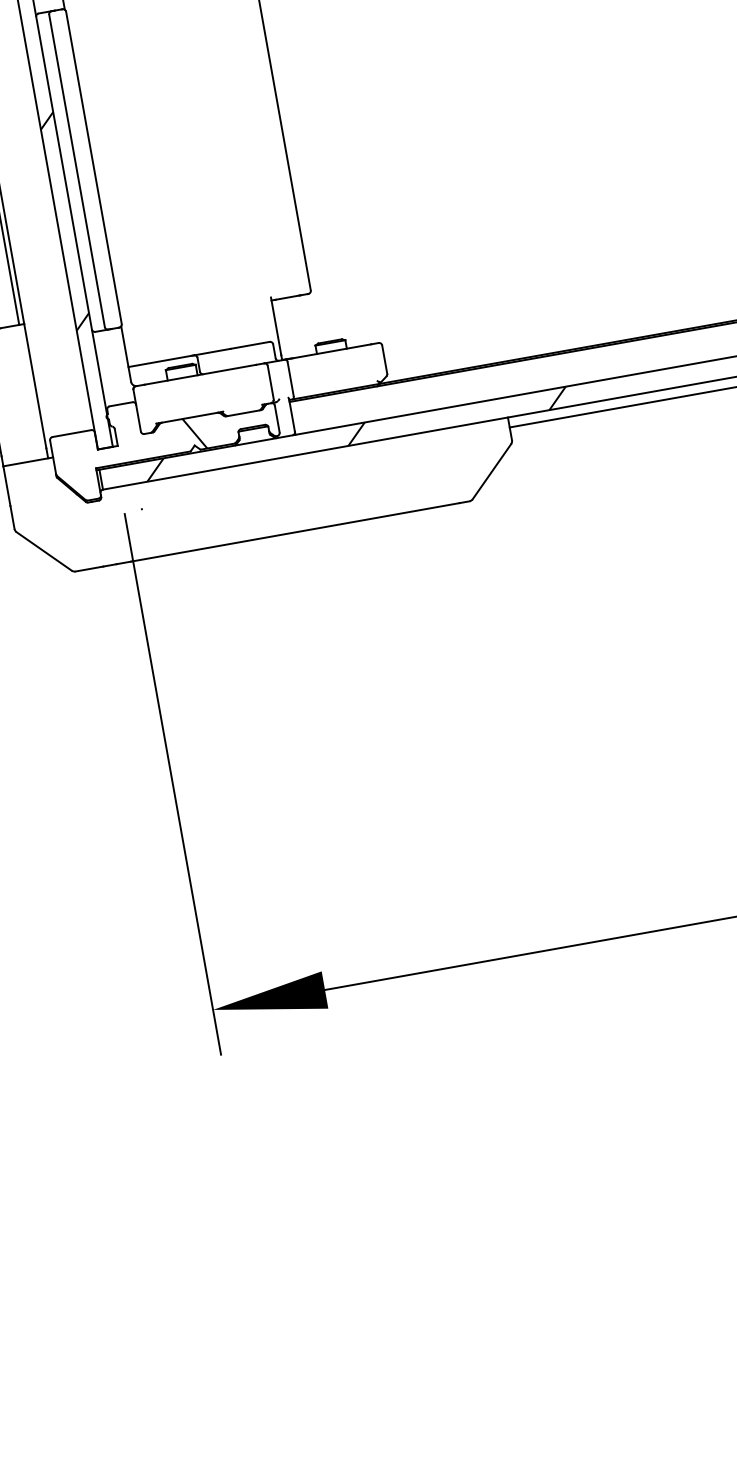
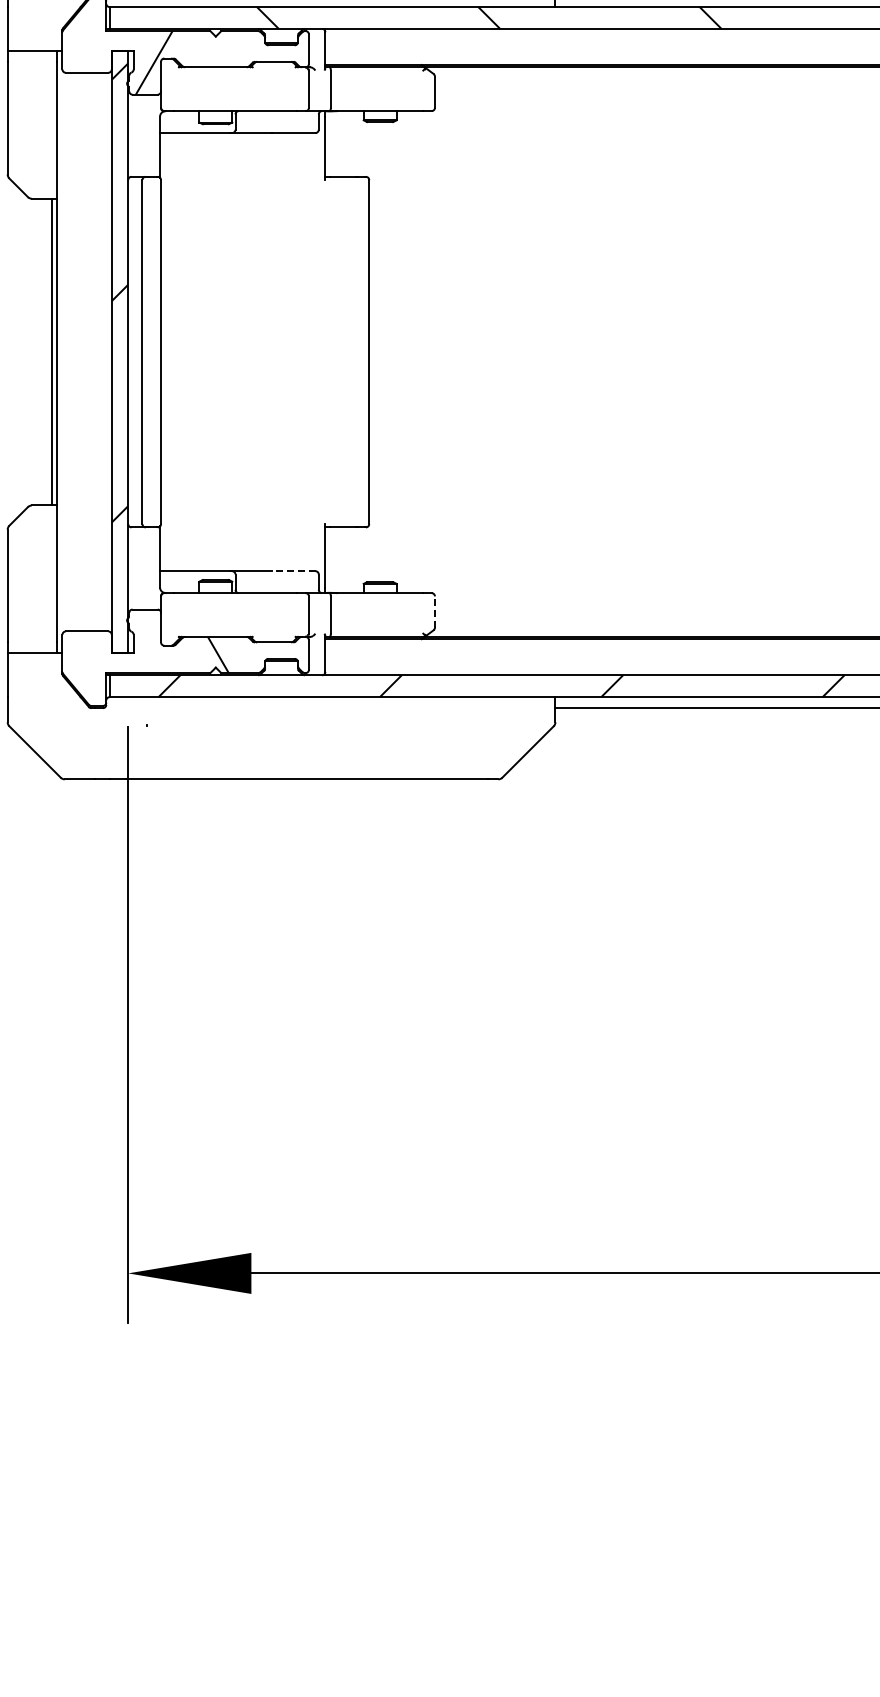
line: (250, 345) -> (294, 571), solid -> dashed
line: (384, 360) -> (434, 612), solid -> dashed

